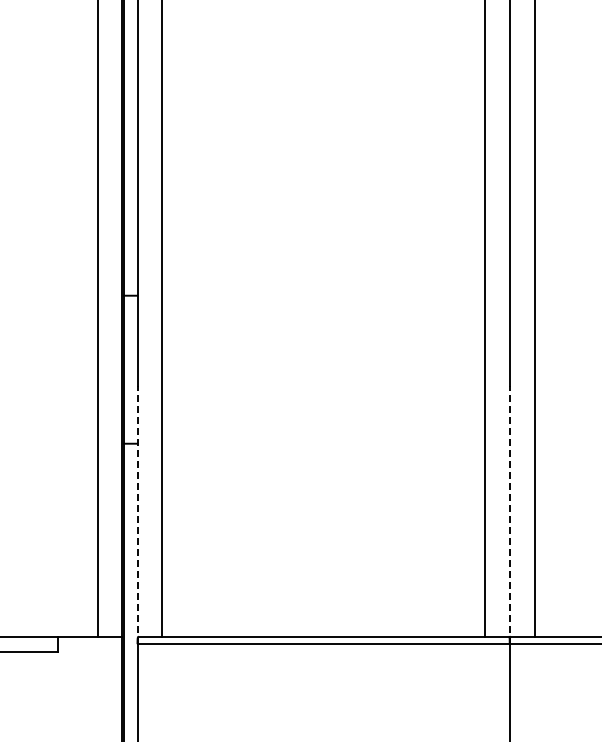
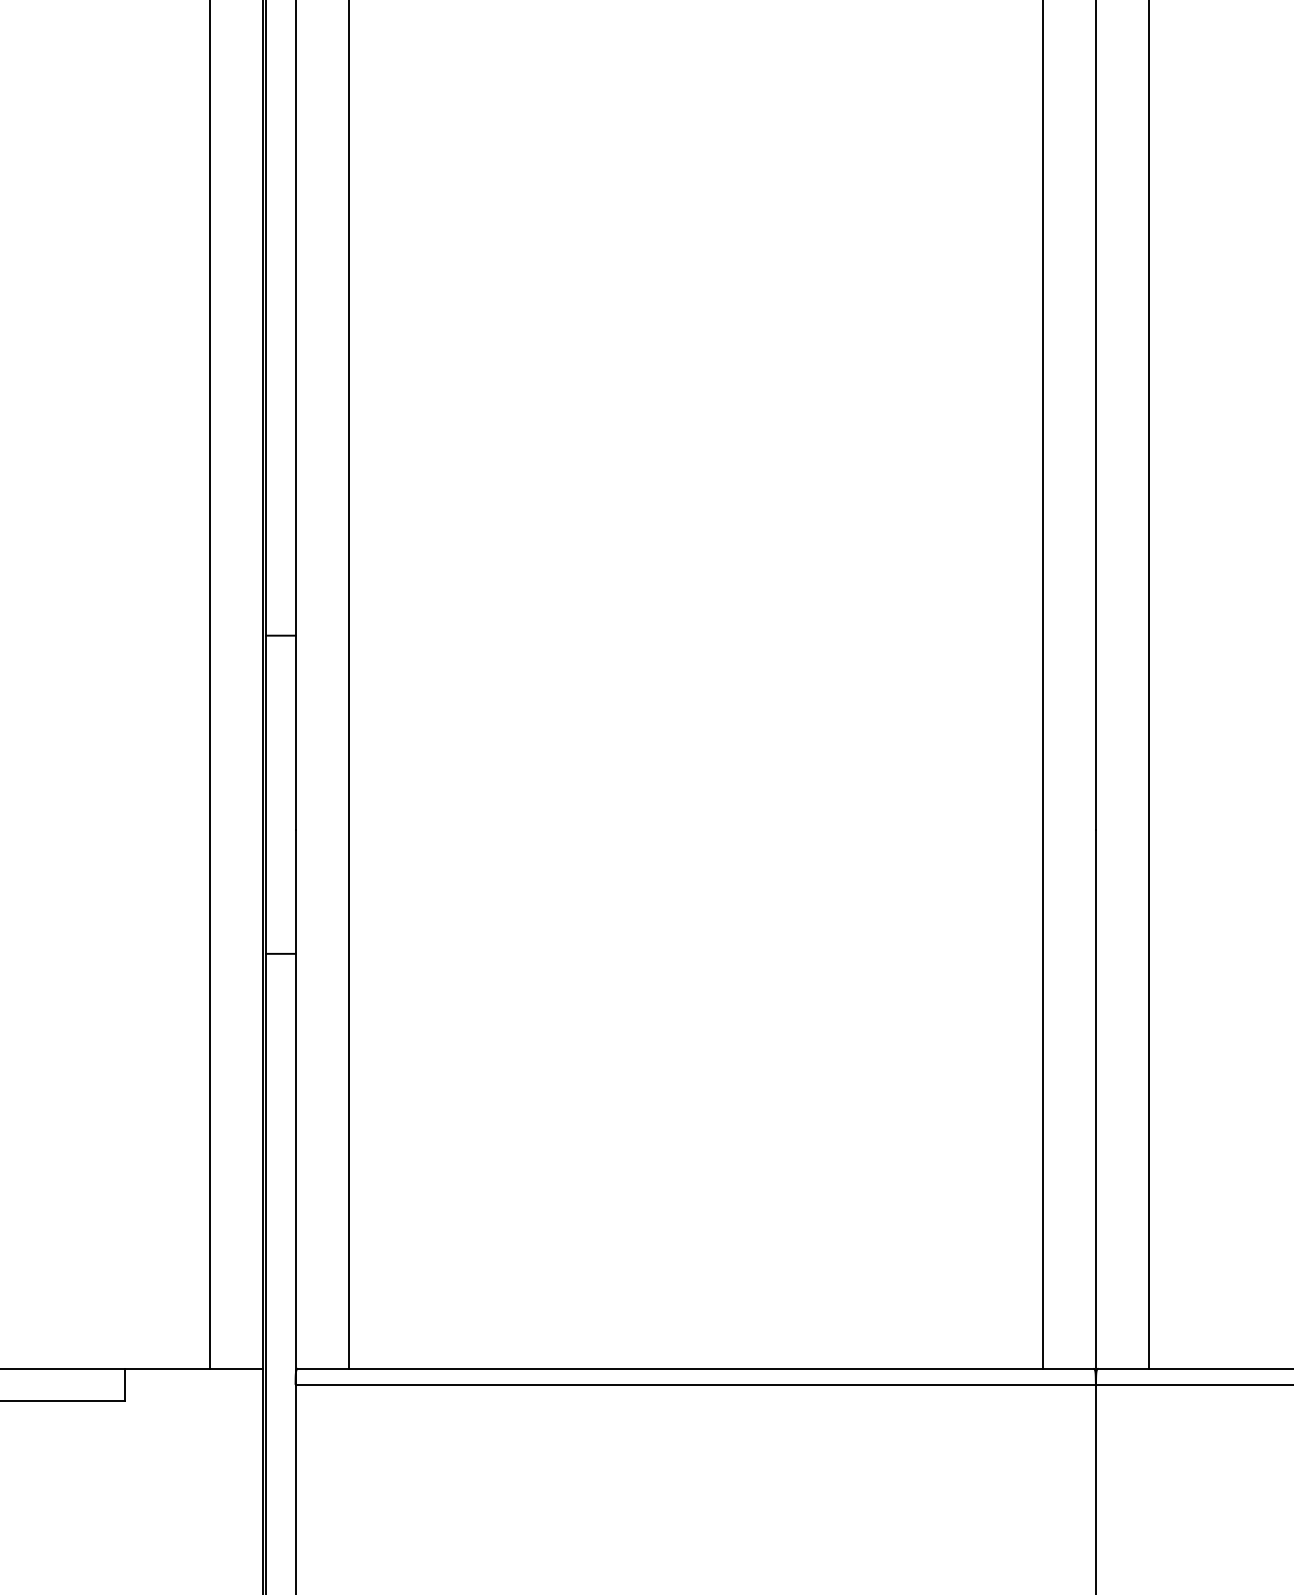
line: (137, 514) -> (295, 1105), dashed -> solid
line: (509, 514) -> (1095, 1105), dashed -> solid

